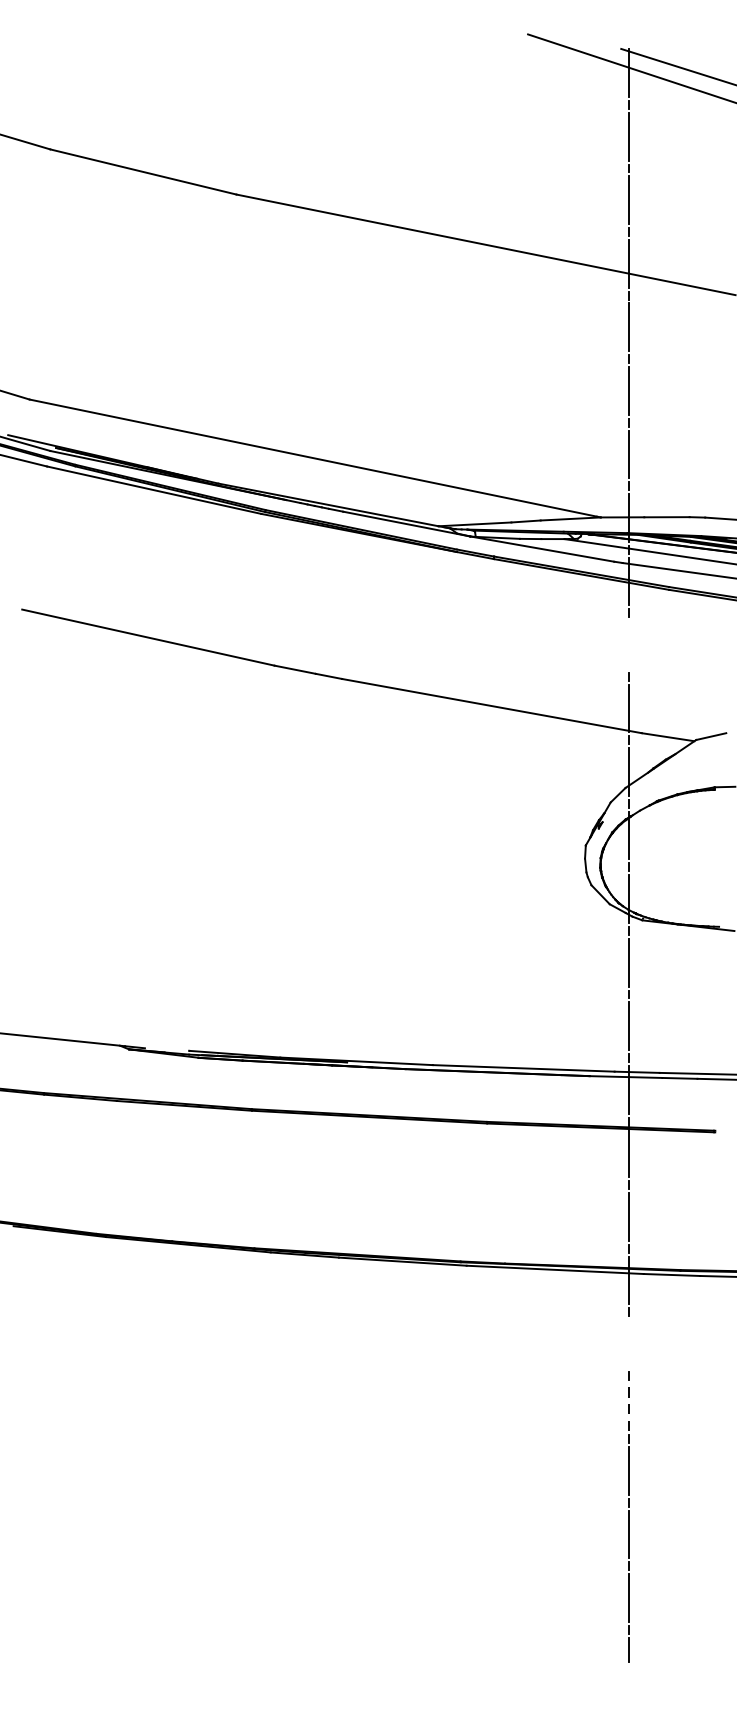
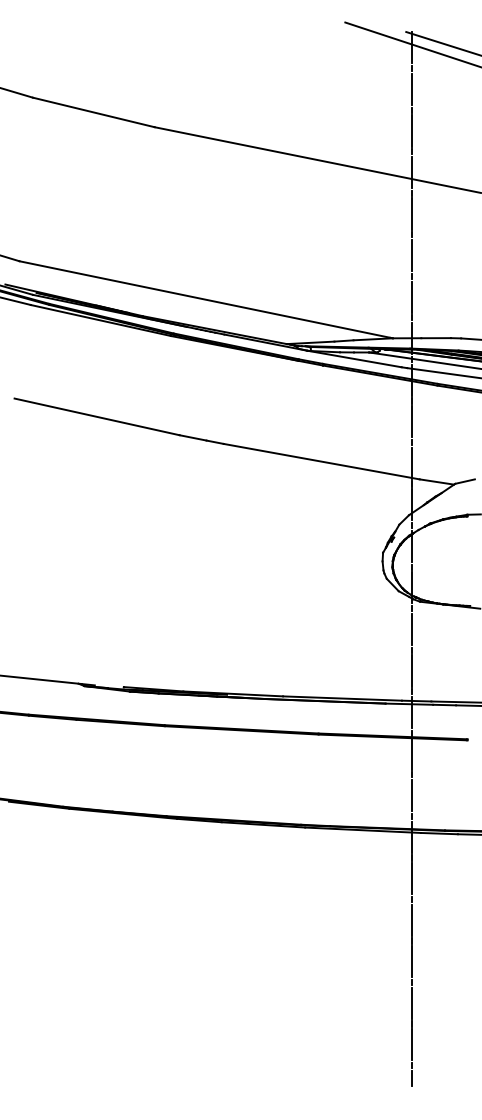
line: (629, 644) -> (411, 421), added
line: (629, 1343) -> (411, 878), added
line: (629, 1407) -> (411, 920), dashed -> solid

